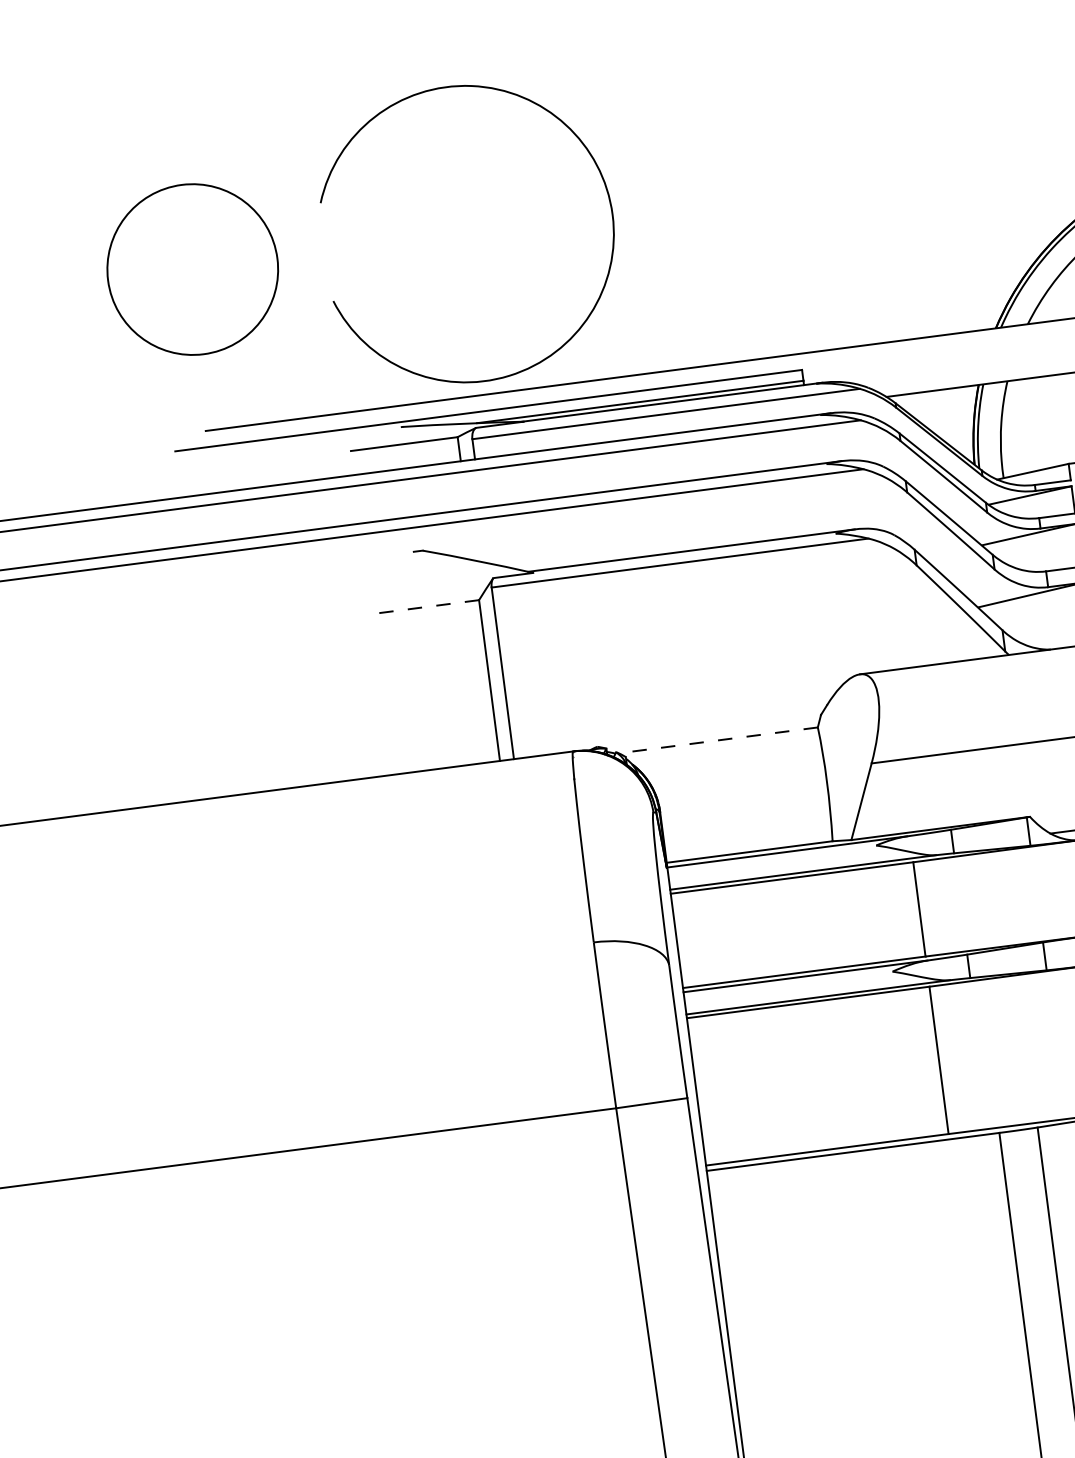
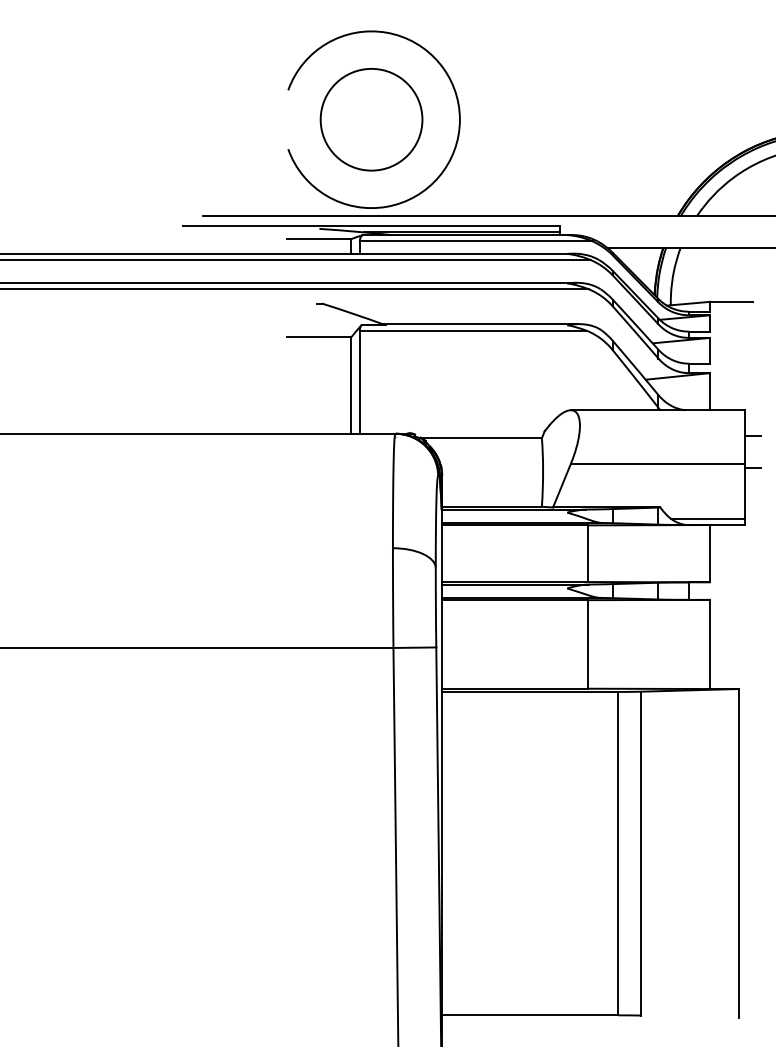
circle: (192, 269) -> (371, 119), moved
line: (424, 607) -> (318, 337), dashed -> solid
line: (719, 740) -> (482, 438), dashed -> solid

